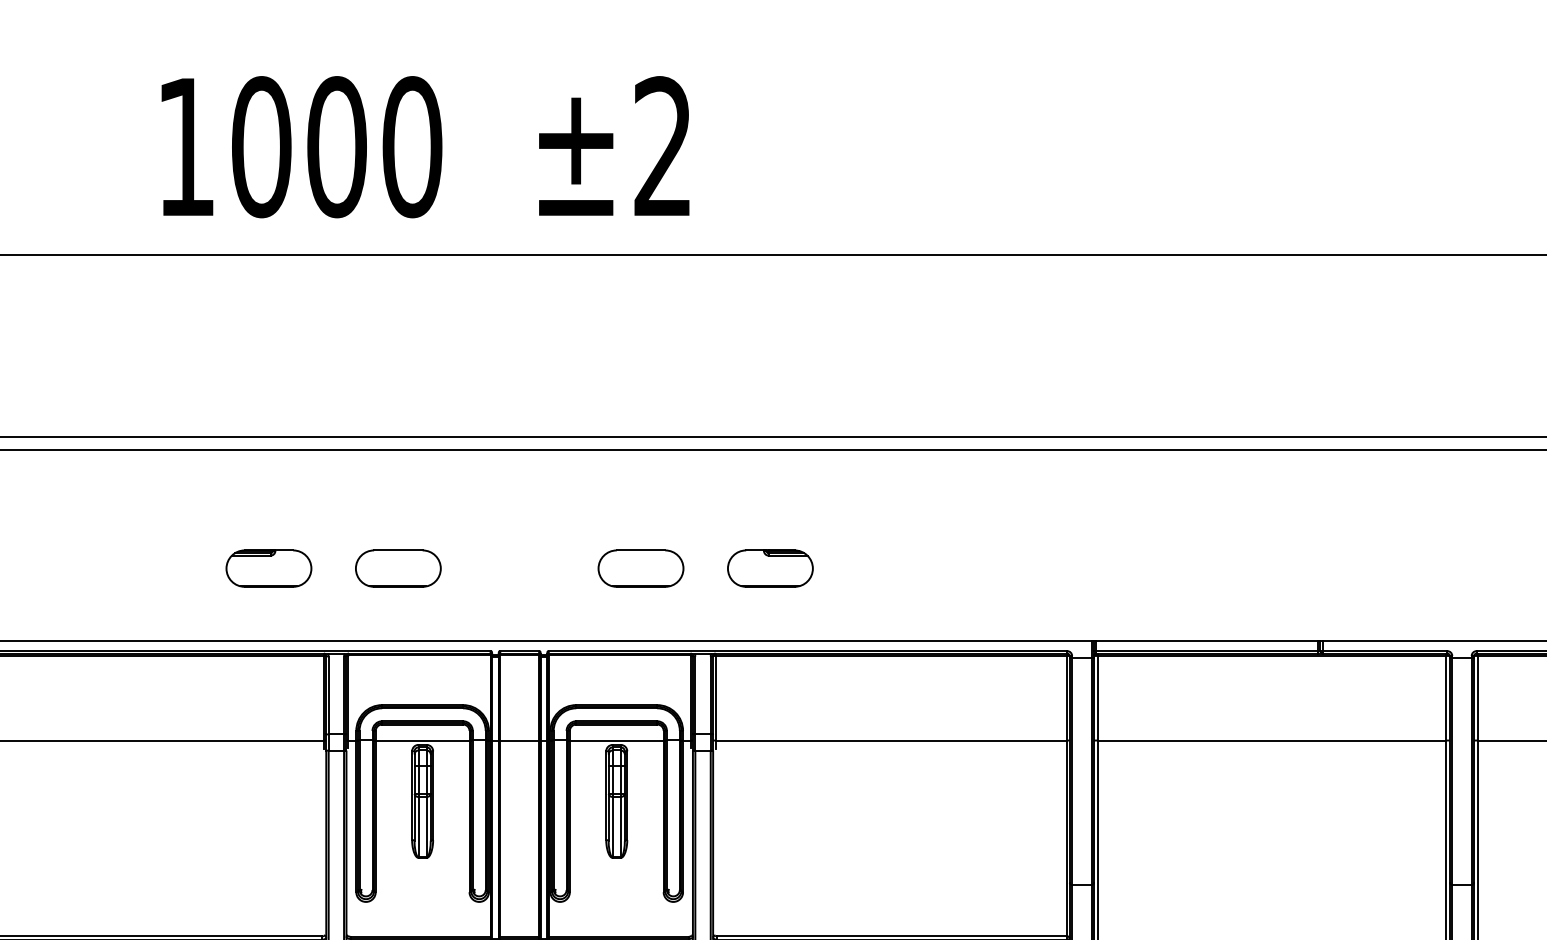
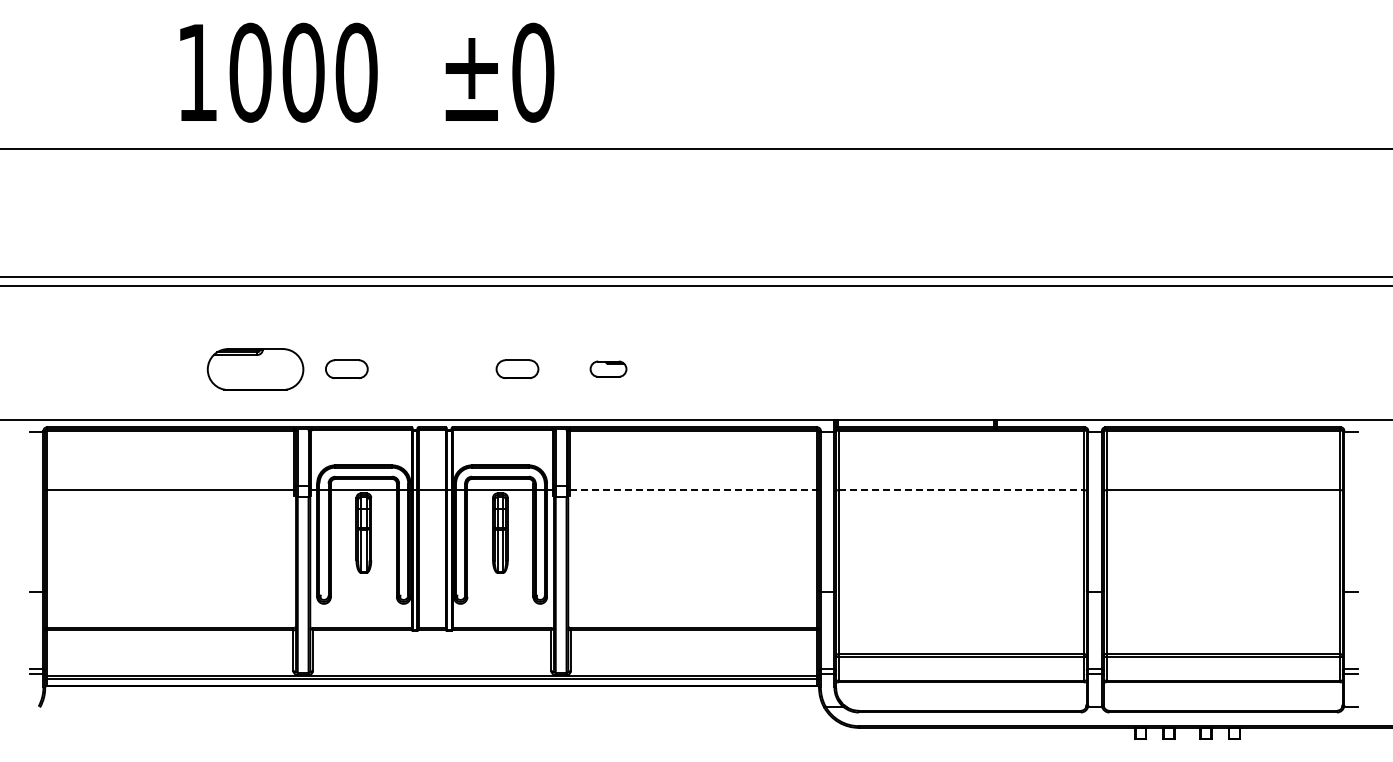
text: (663, 146) -> (533, 72), ±2 -> ±0
part: (268, 567) -> (255, 368), size x1.6
part: (397, 567) -> (346, 368), size x0.7
part: (641, 567) -> (517, 368), size x0.7
part: (770, 567) -> (608, 368), size x0.6
line: (891, 740) -> (693, 490), solid -> dashed
line: (1272, 740) -> (961, 490), solid -> dashed

